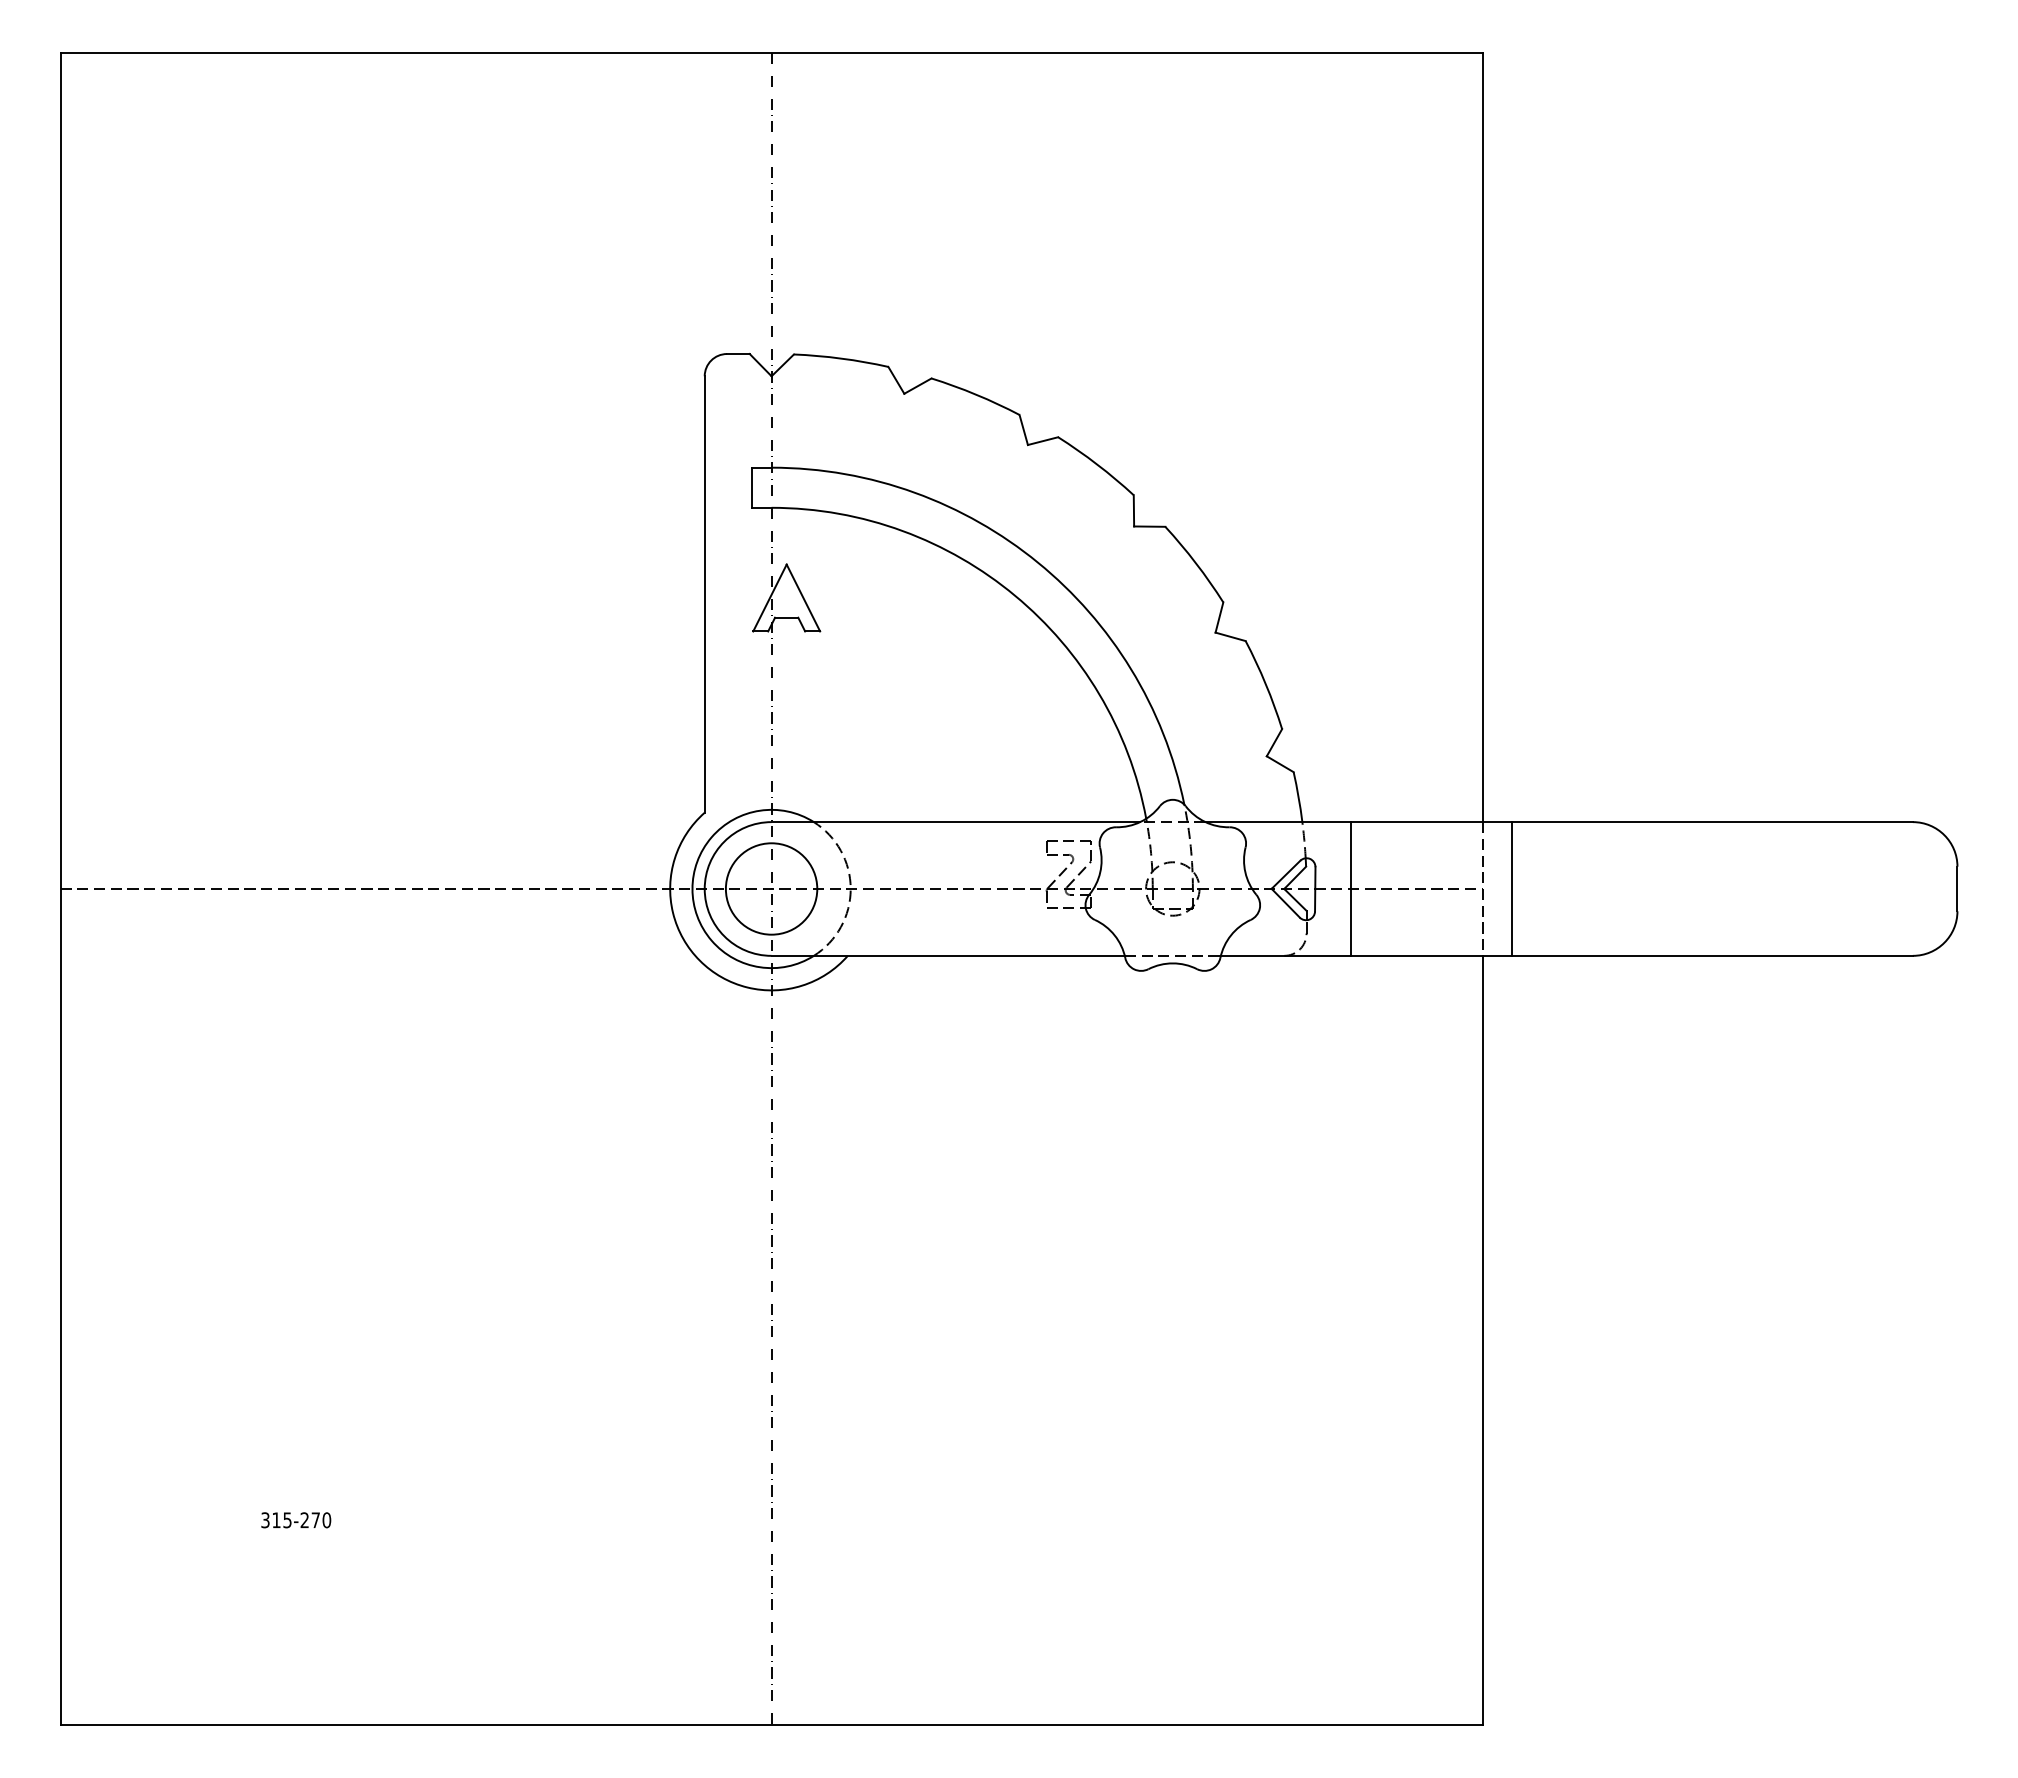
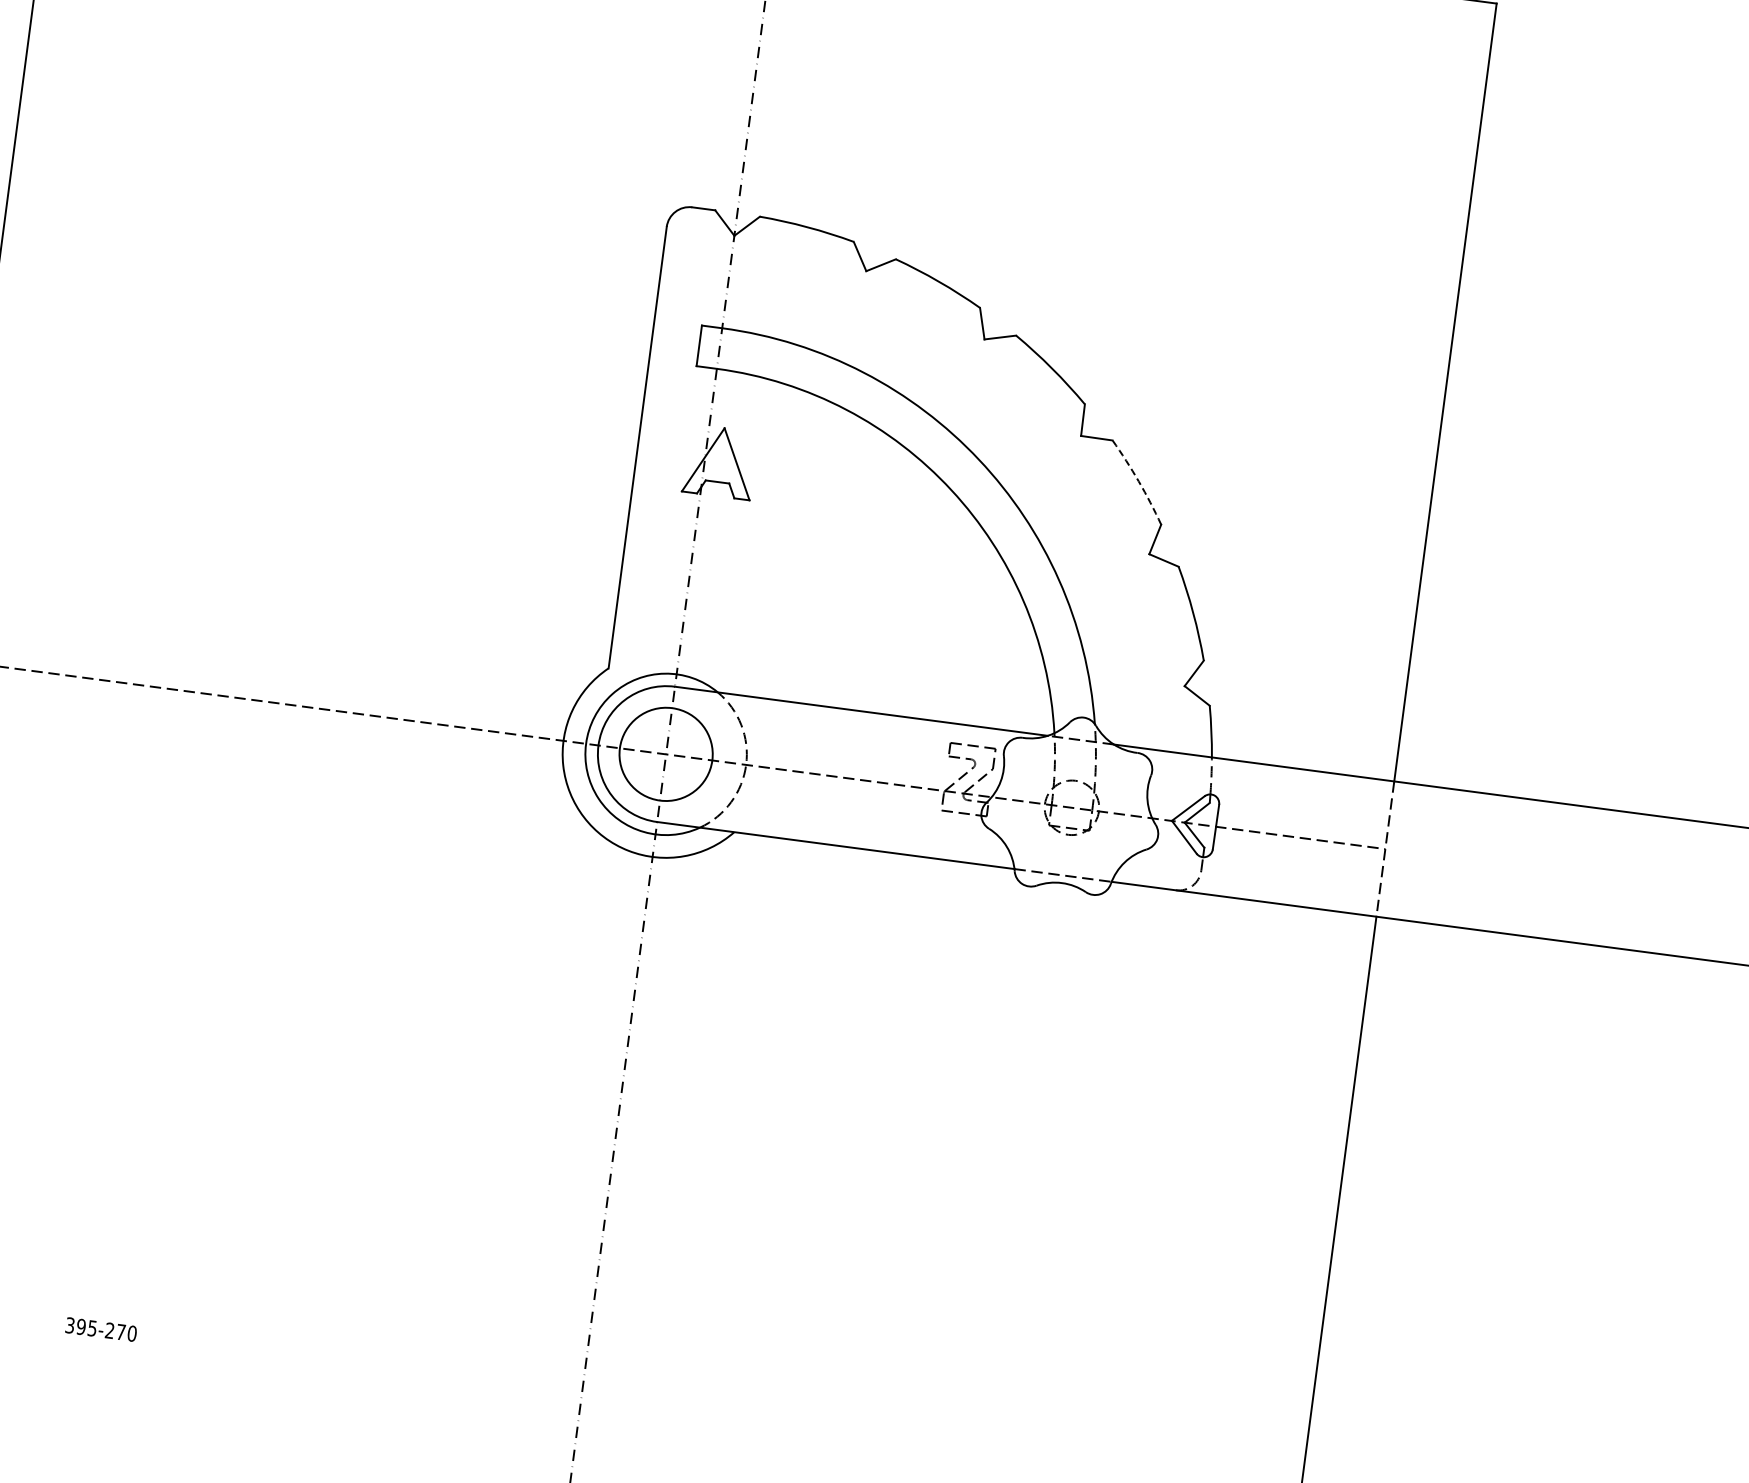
arc: (1196, 563) -> (1139, 481), solid -> dashed
line: (1351, 888) -> (1252, 831), removed
line: (1511, 888) -> (1414, 852), removed
text: (276, 1520) -> (81, 1327), 315-270 -> 395-270

